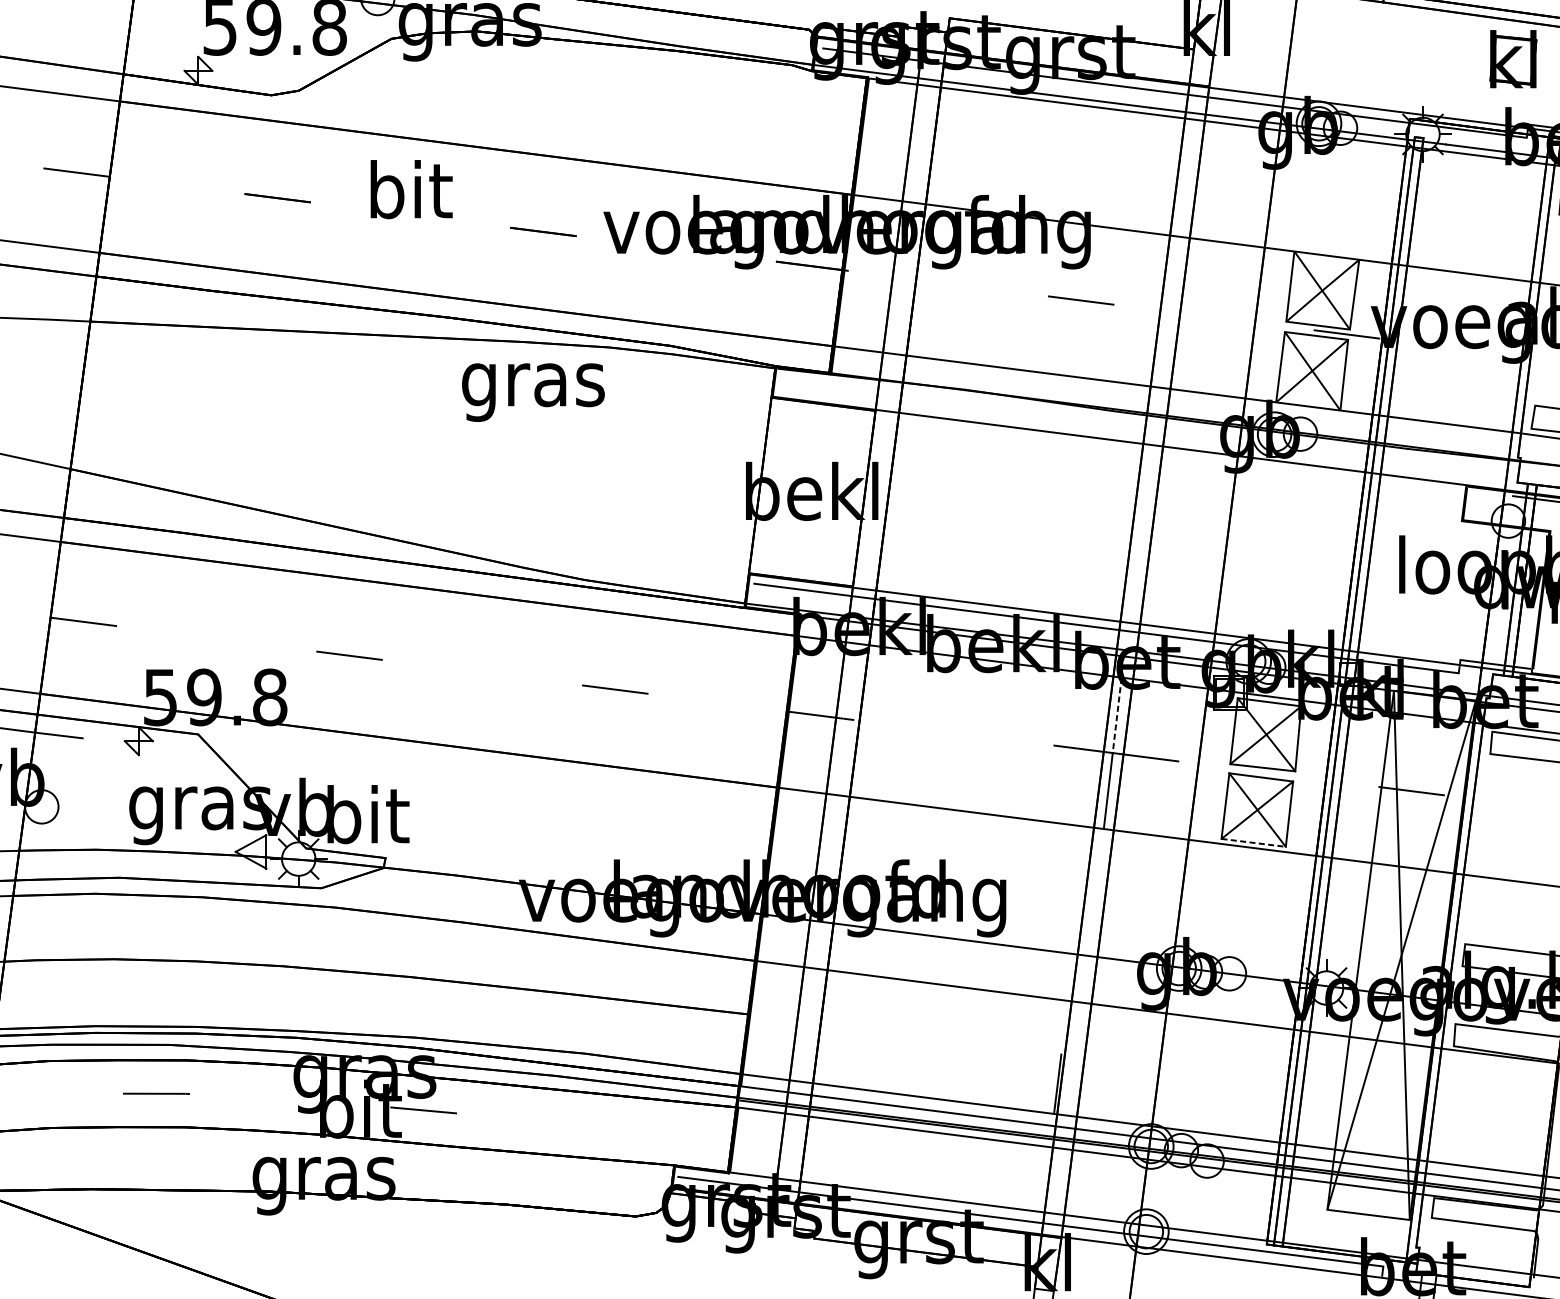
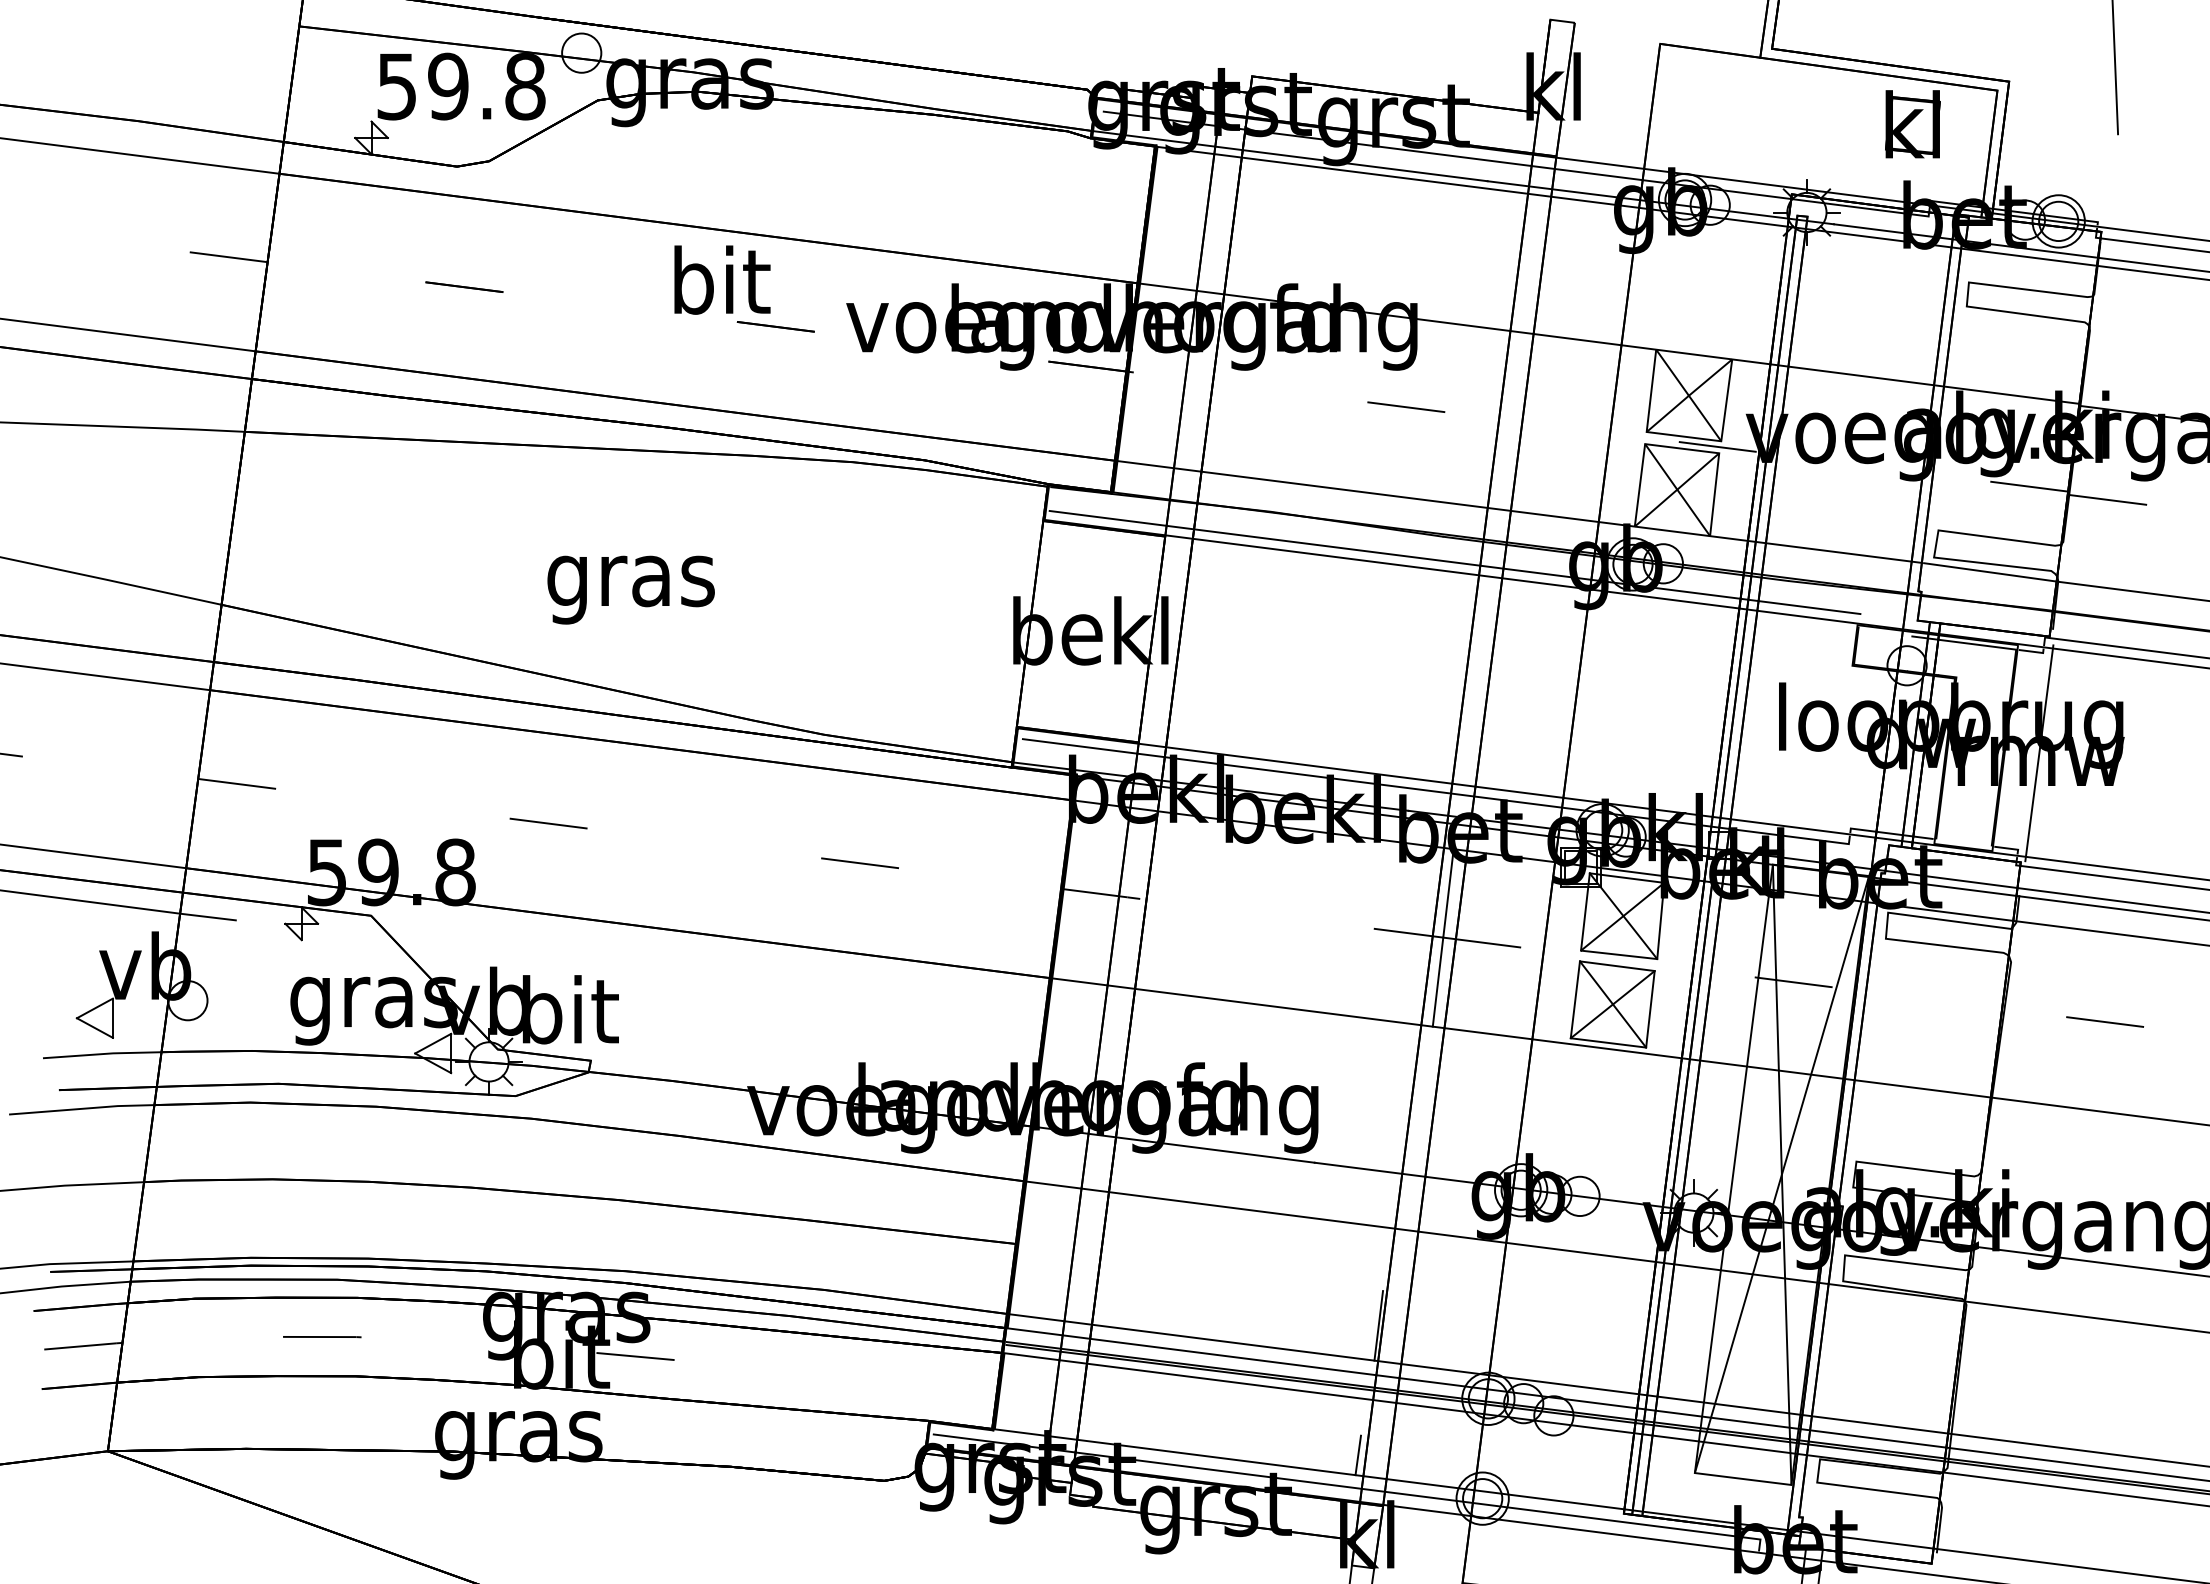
text: (411, 189) -> (722, 279), moved
text: (532, 392) -> (630, 589), moved
line: (1122, 433) -> (1454, 562), added
line: (1117, 716) -> (1448, 894), dashed -> solid
line: (1253, 842) -> (1608, 1042), dashed -> solid
line: (1039, 1194) -> (1357, 1455), added

